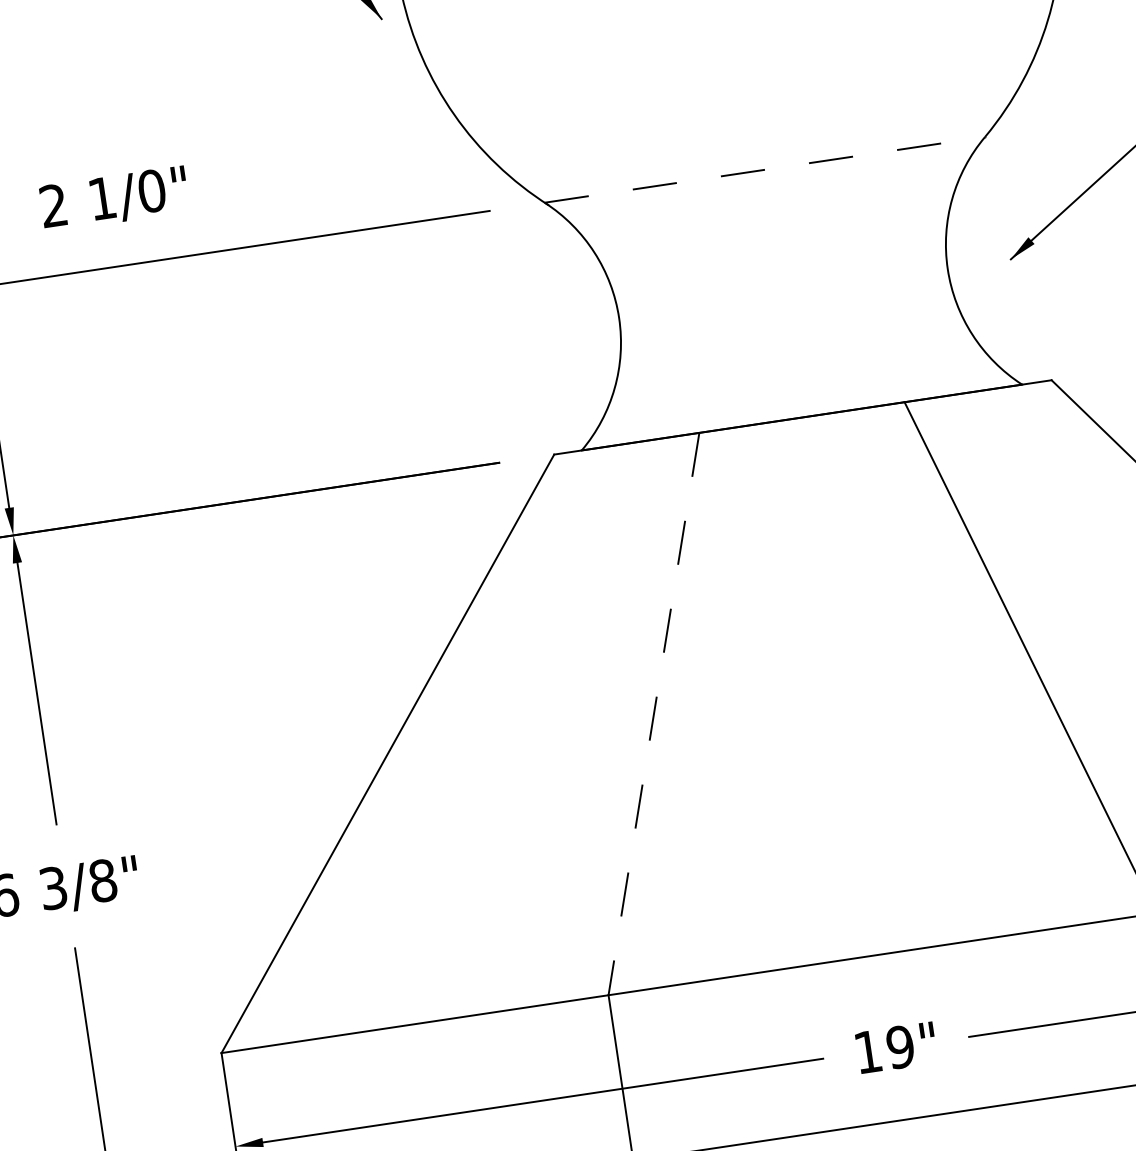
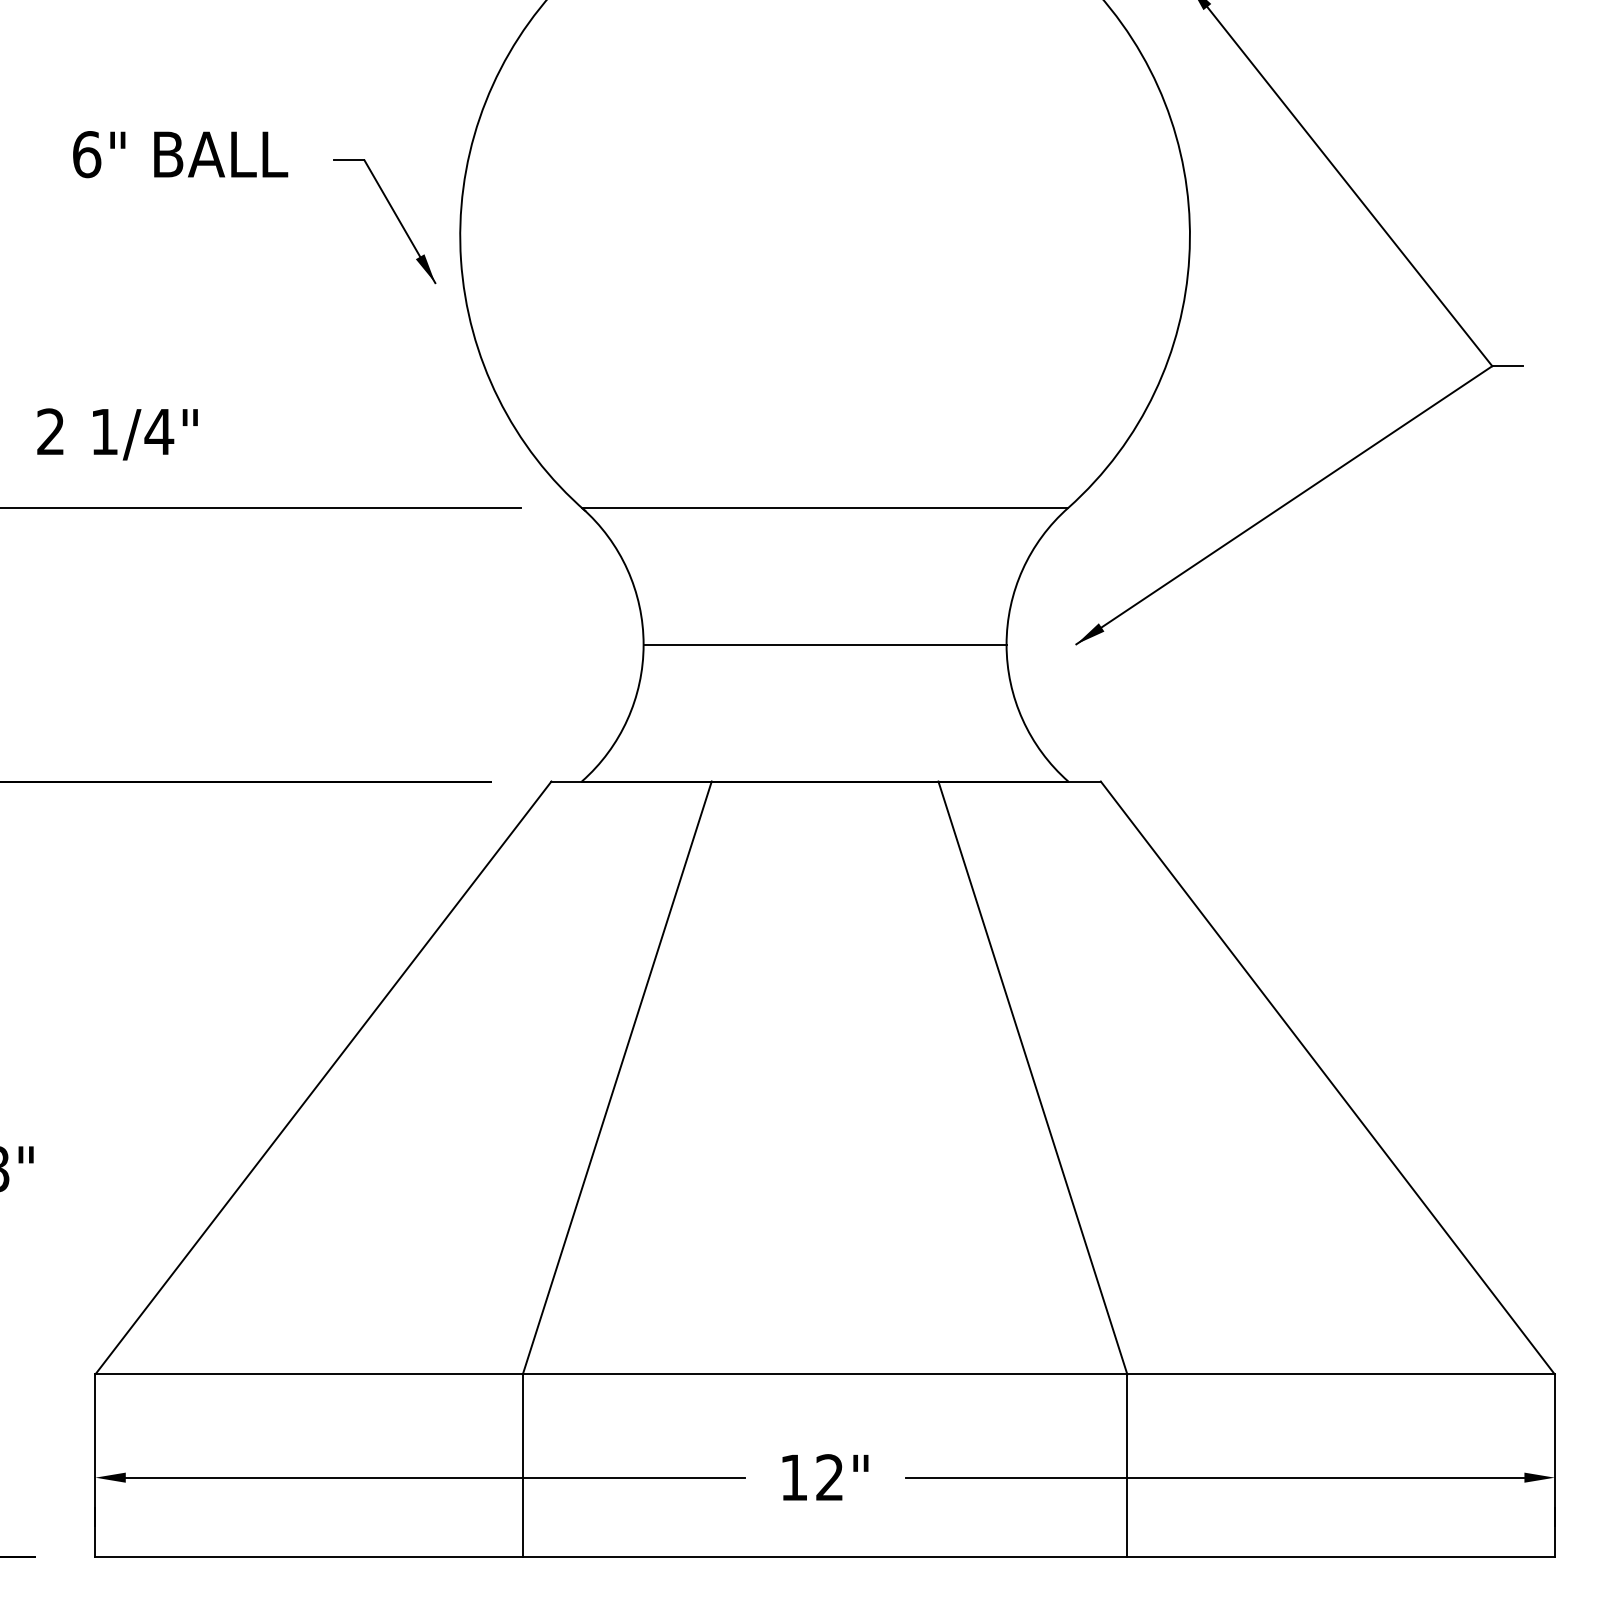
line: (765, 169) -> (825, 507), dashed -> solid
text: (152, 190) -> (159, 431), 1/0" -> 1/4"
line: (782, 293) -> (824, 644), added
line: (654, 714) -> (617, 1078), dashed -> solid
text: (900, 1047) -> (829, 1477), 19" -> 12"

